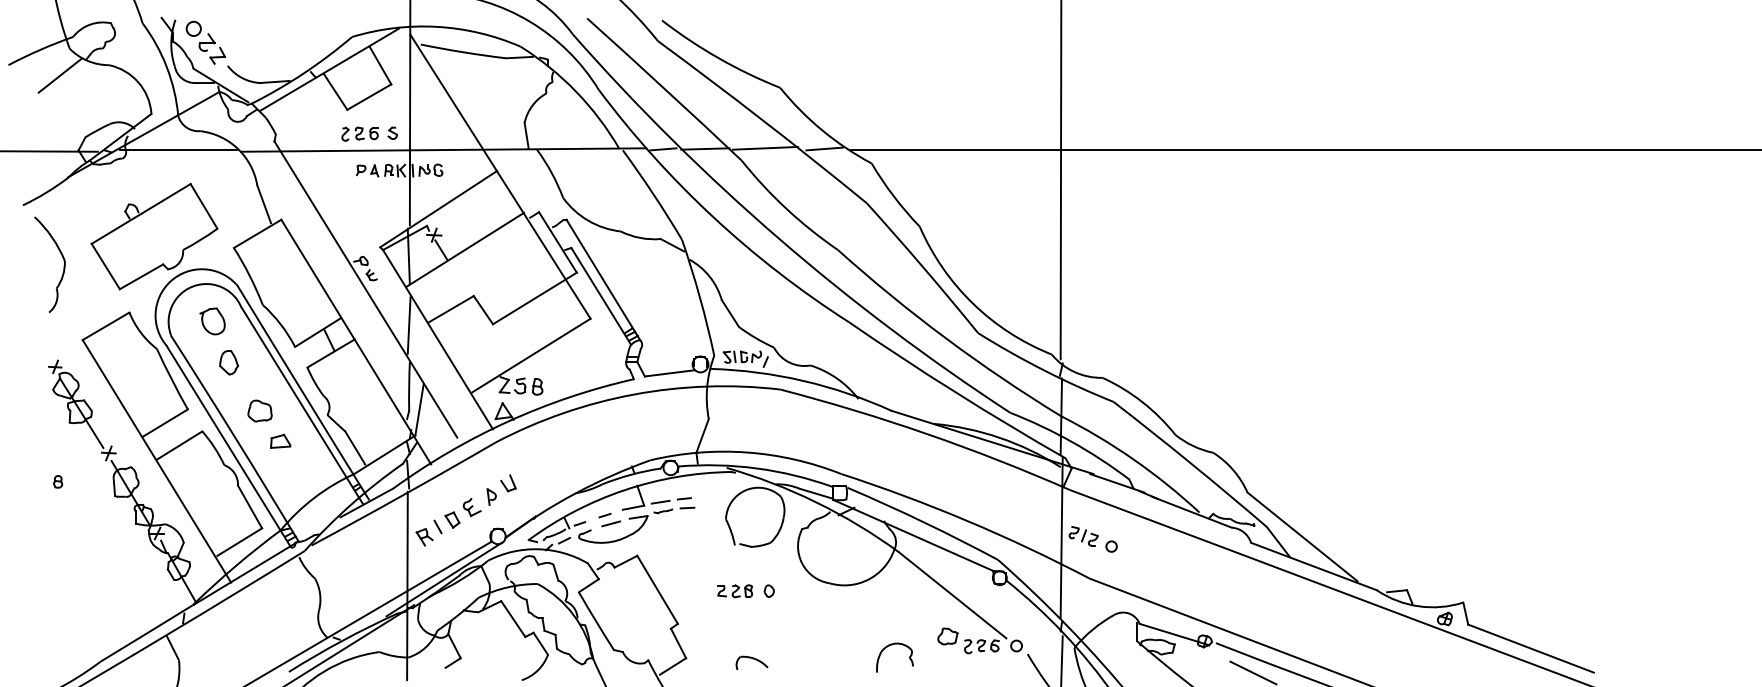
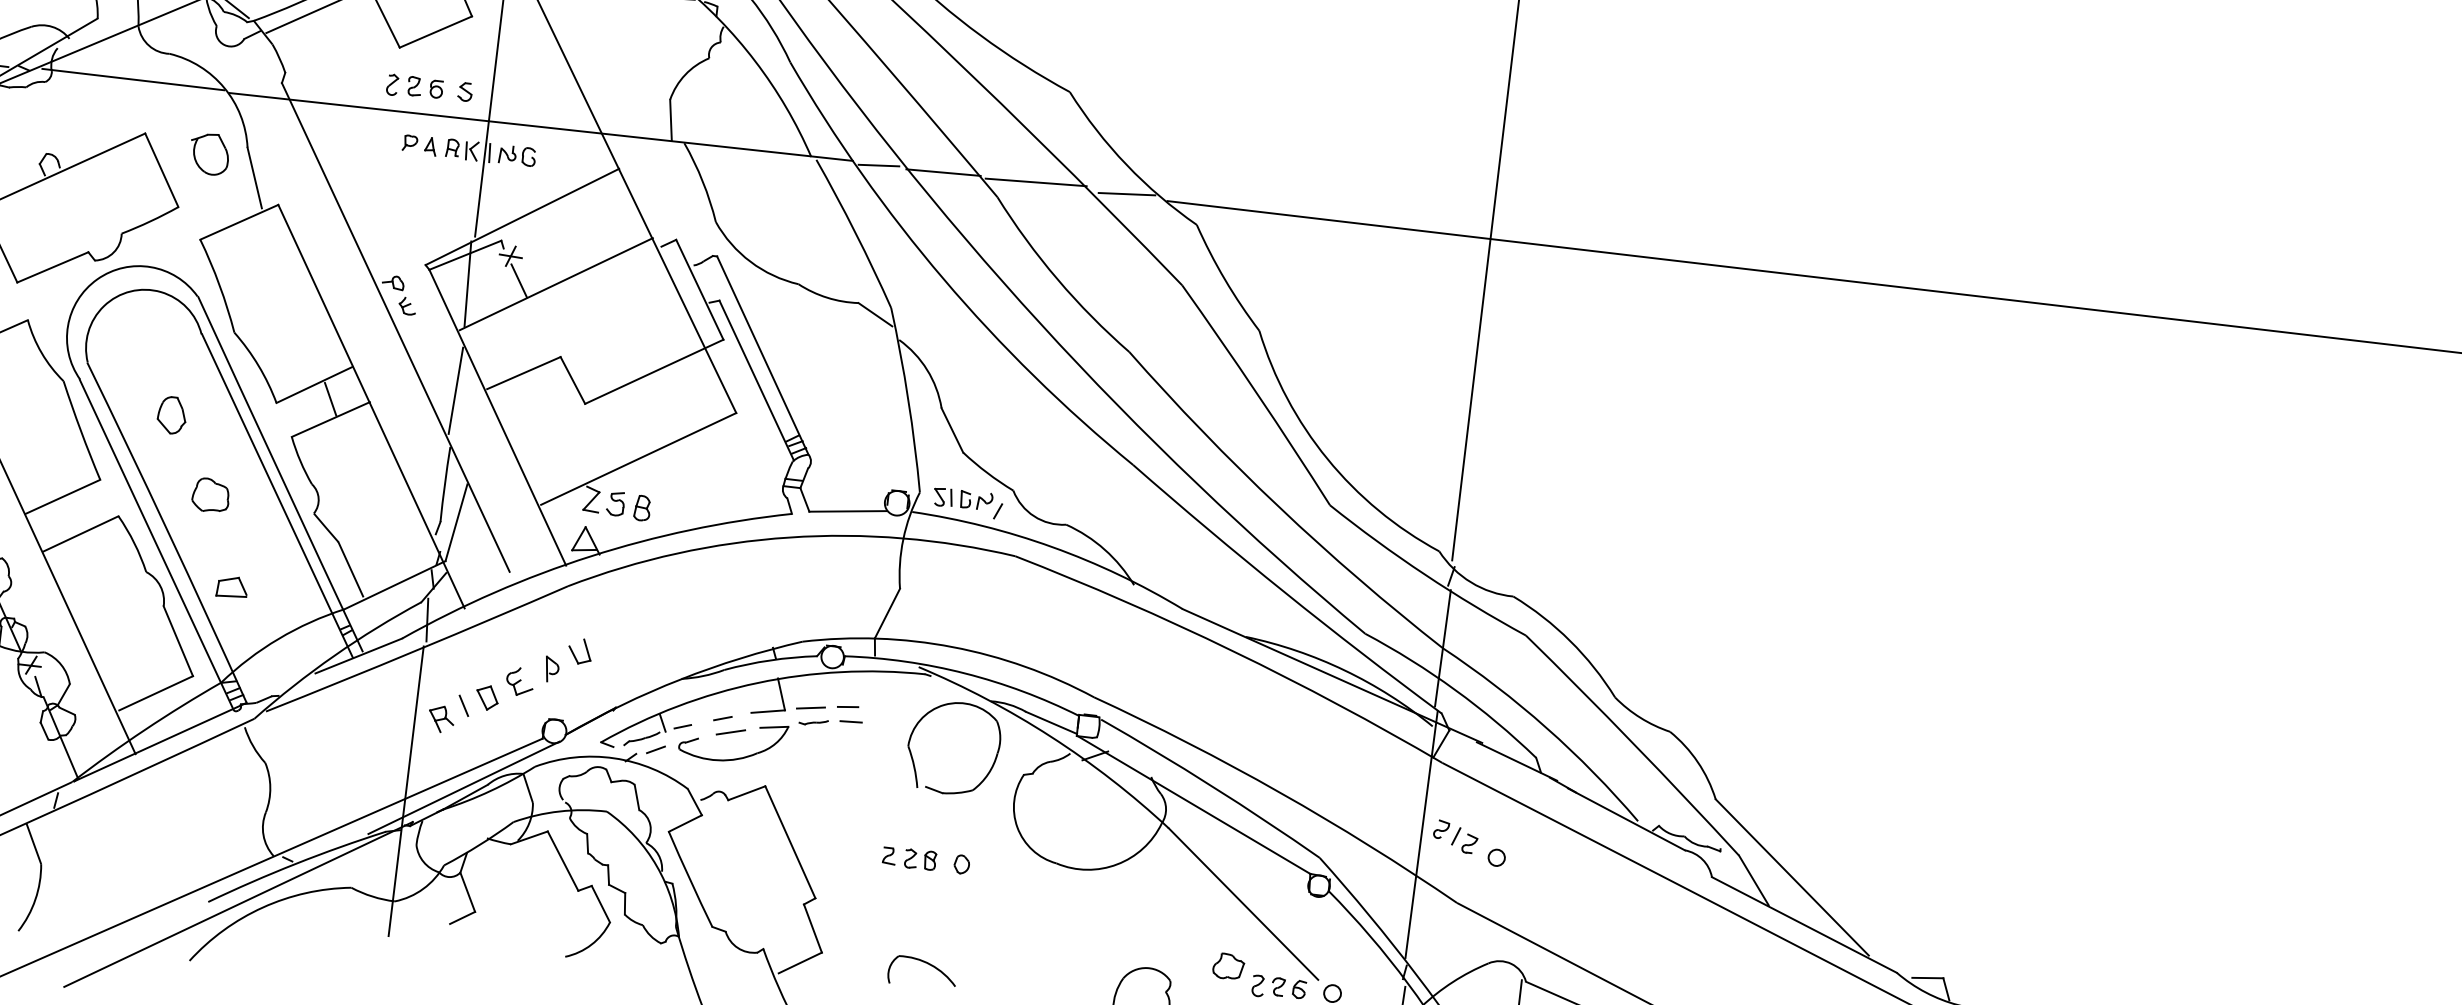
part: (212, 321) -> (209, 154), moved
part: (280, 440) -> (232, 585), moved
part: (751, 662) -> (921, 971), size x1.4

